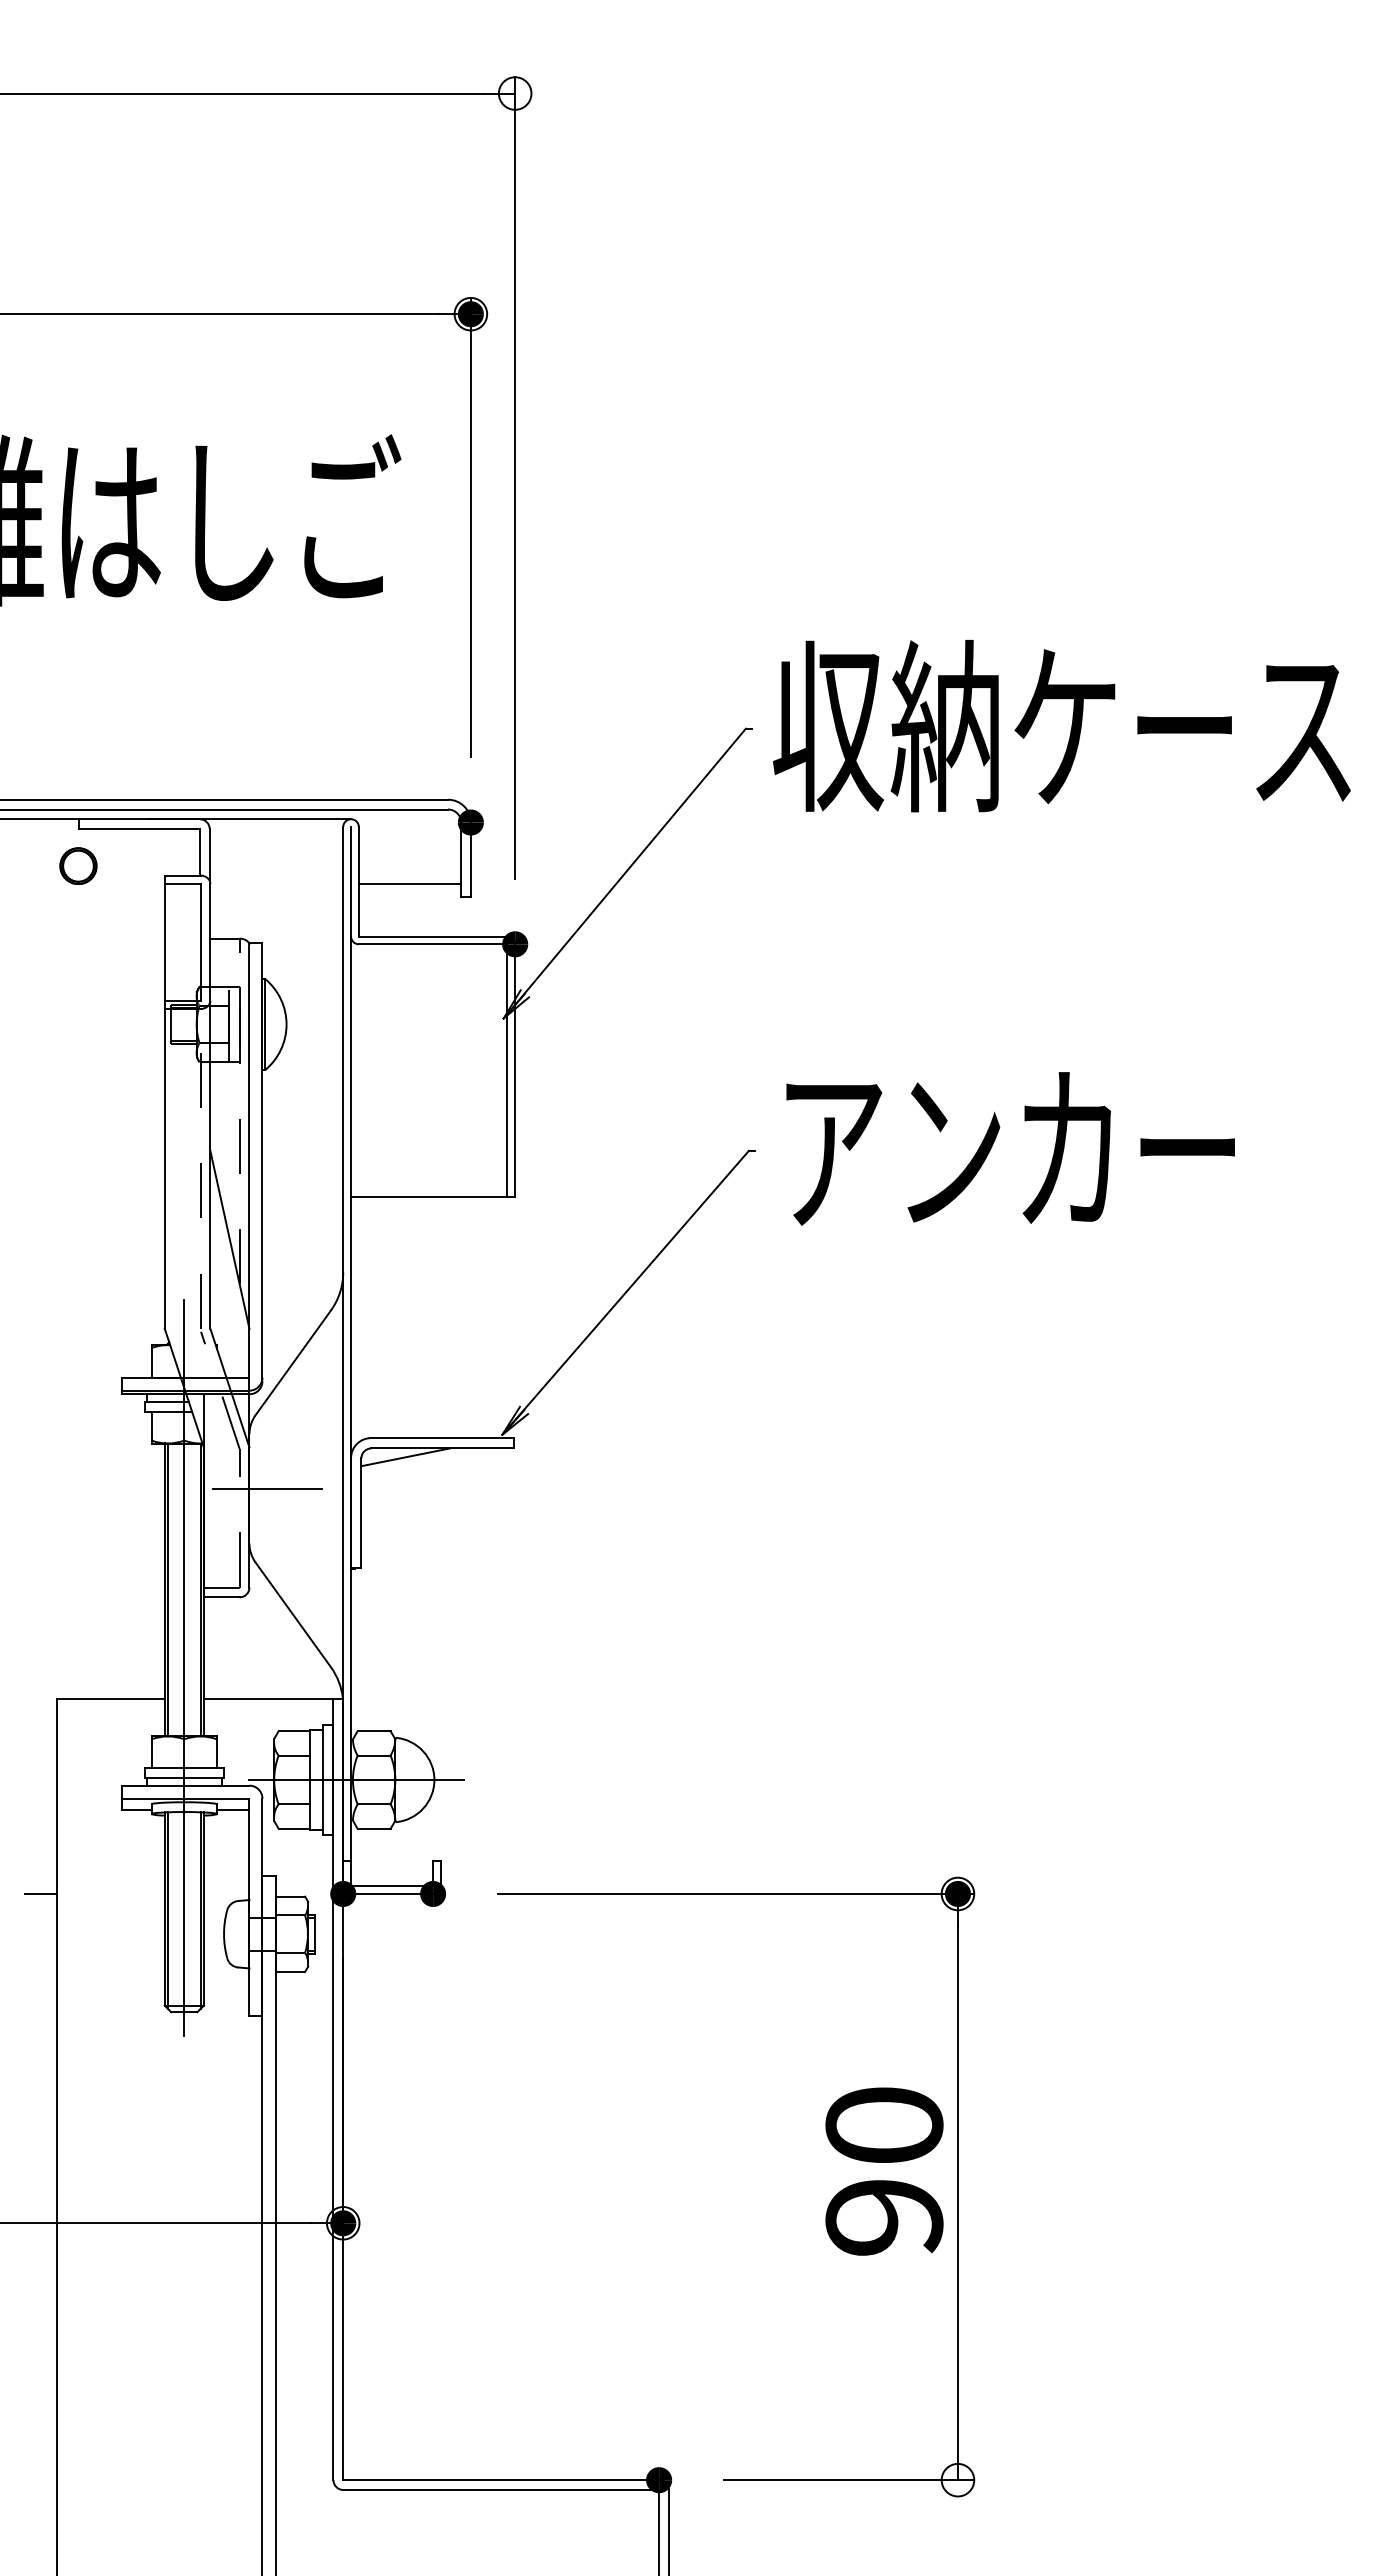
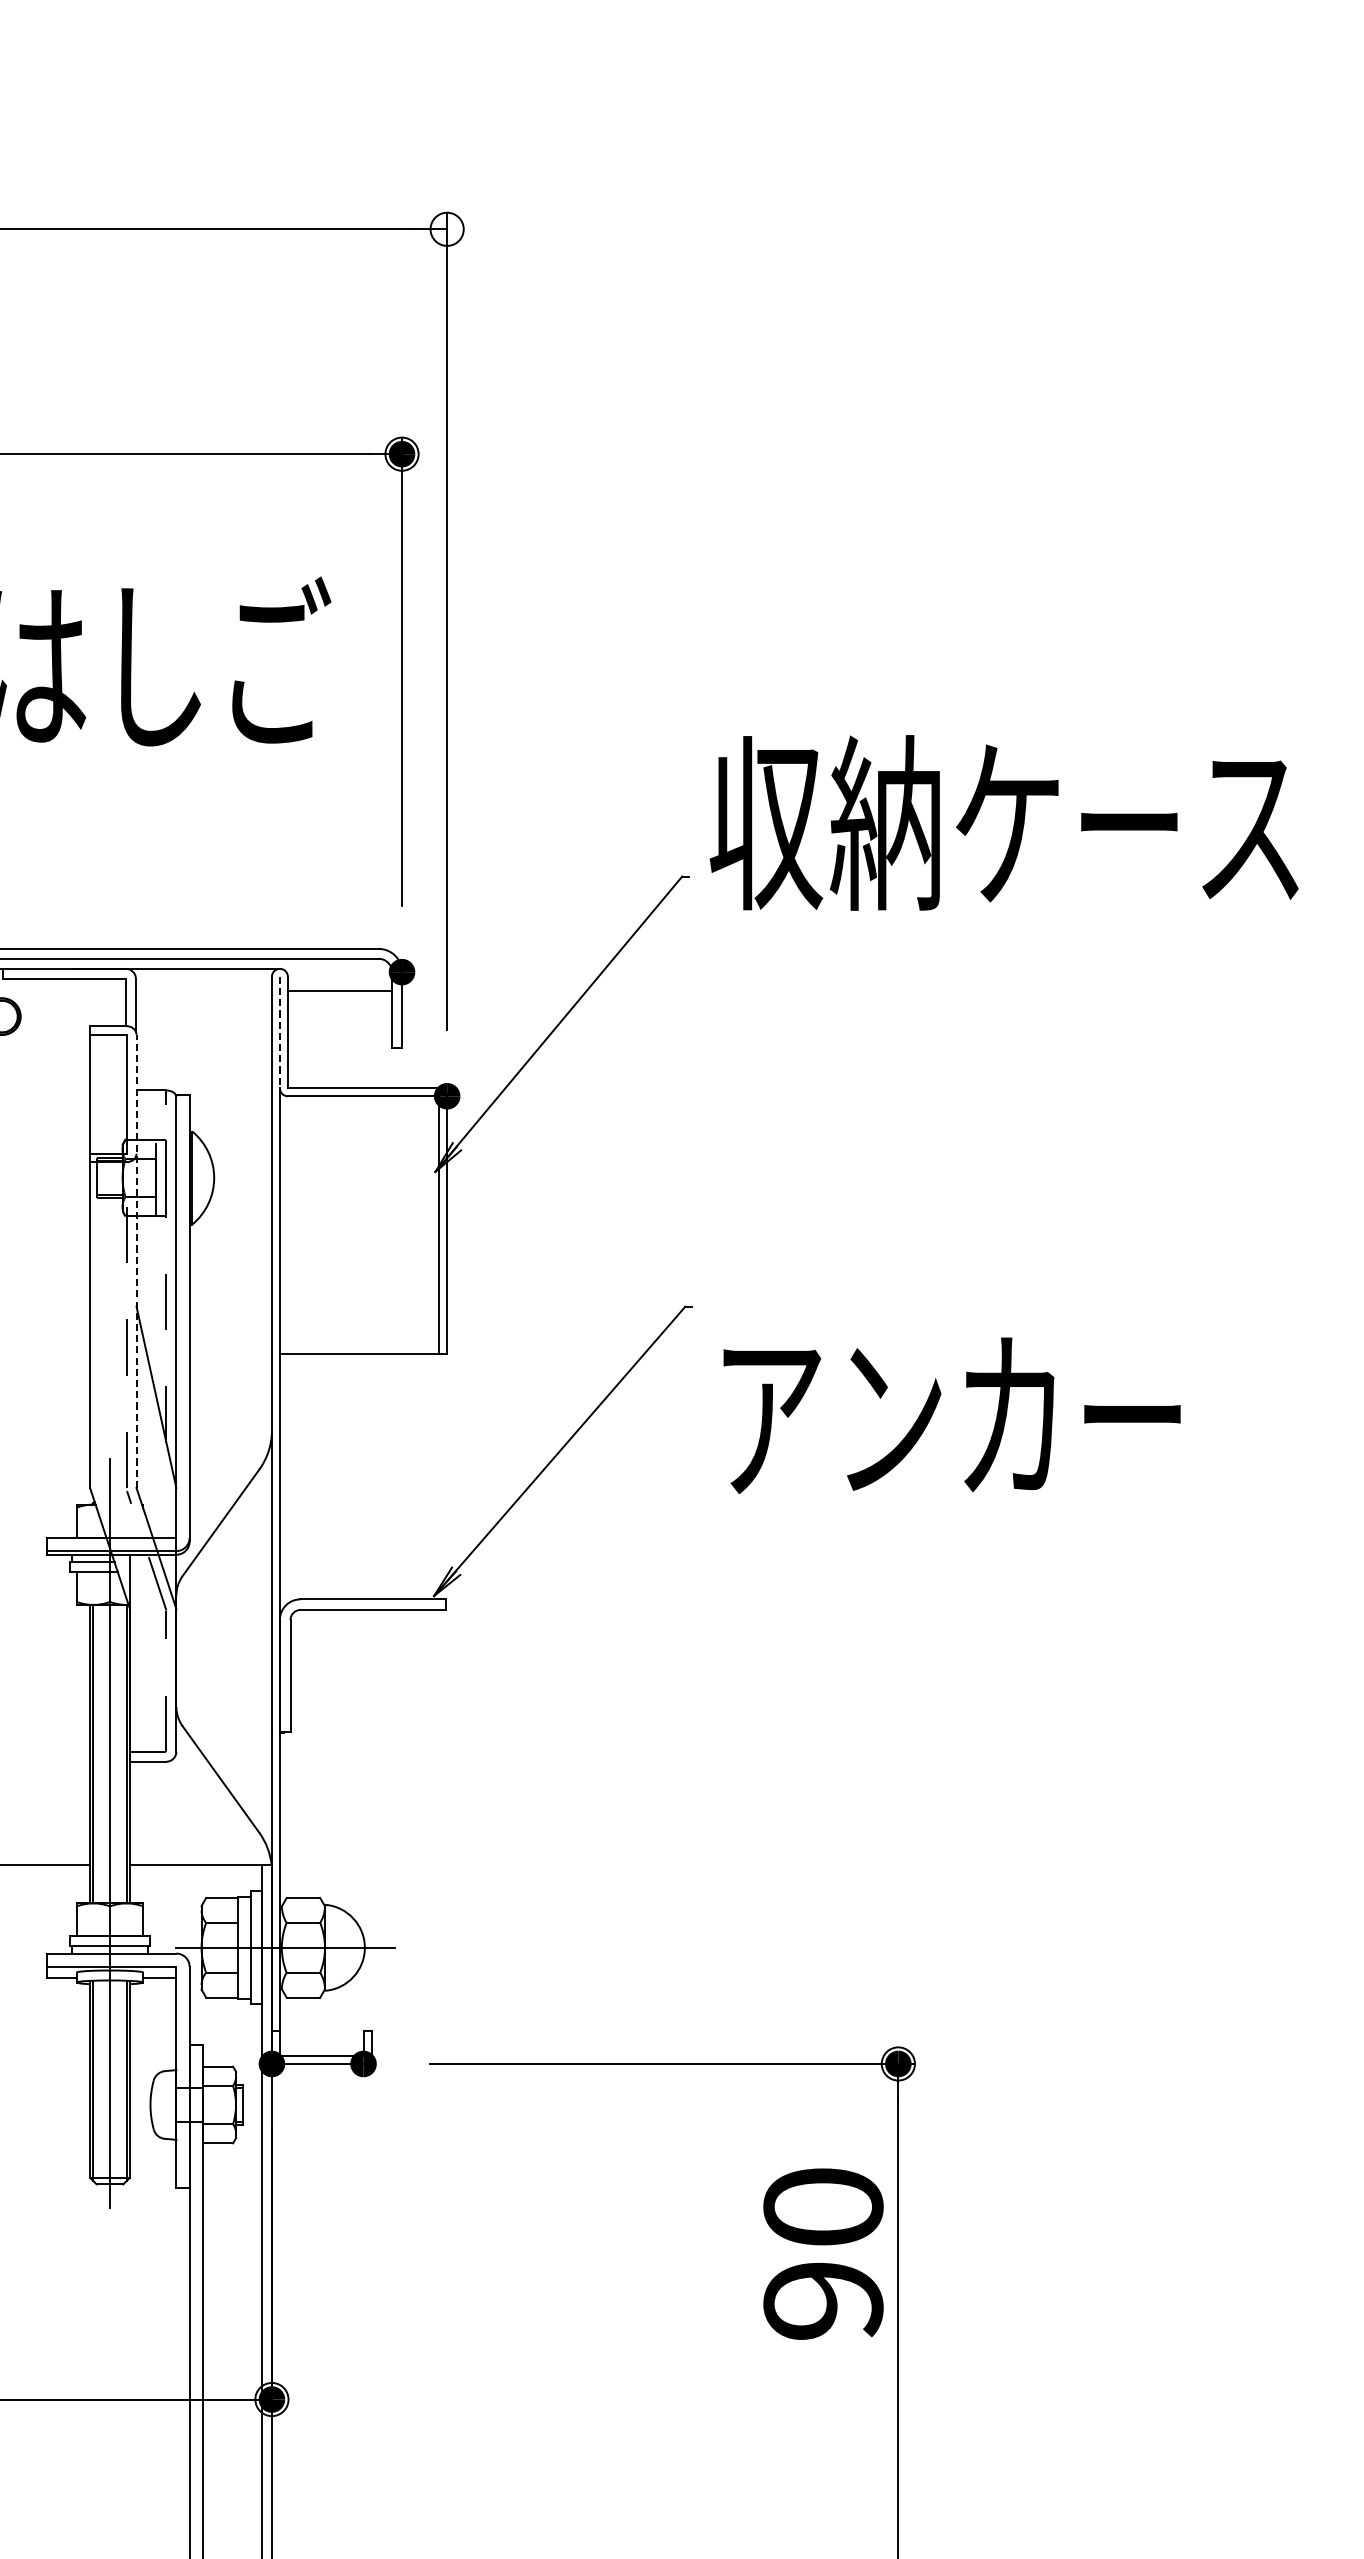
text: (1061, 726) -> (1003, 823), moved
line: (351, 881) -> (280, 1032), solid -> dashed
line: (409, 884) -> (339, 991), moved
line: (210, 1105) -> (136, 1260), solid -> dashed
text: (1010, 1148) -> (951, 1415), moved
line: (405, 1457) -> (335, 1619), removed
line: (266, 1488) -> (193, 1650), removed
text: (884, 2171) -> (823, 2254), moved

